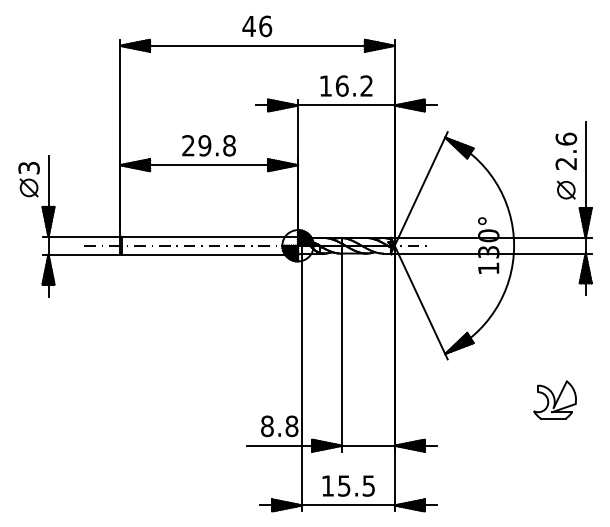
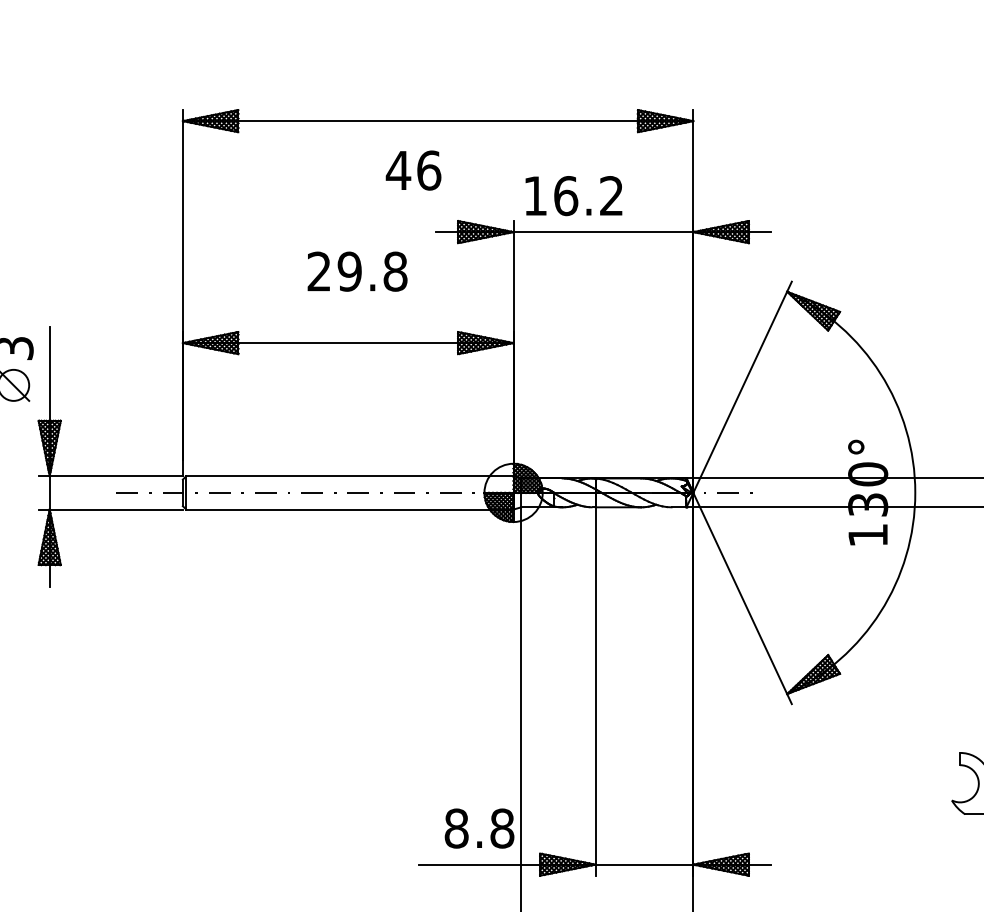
text: (257, 26) -> (414, 170), moved
text: (346, 85) -> (573, 194), moved
text: (208, 145) -> (356, 271), moved

